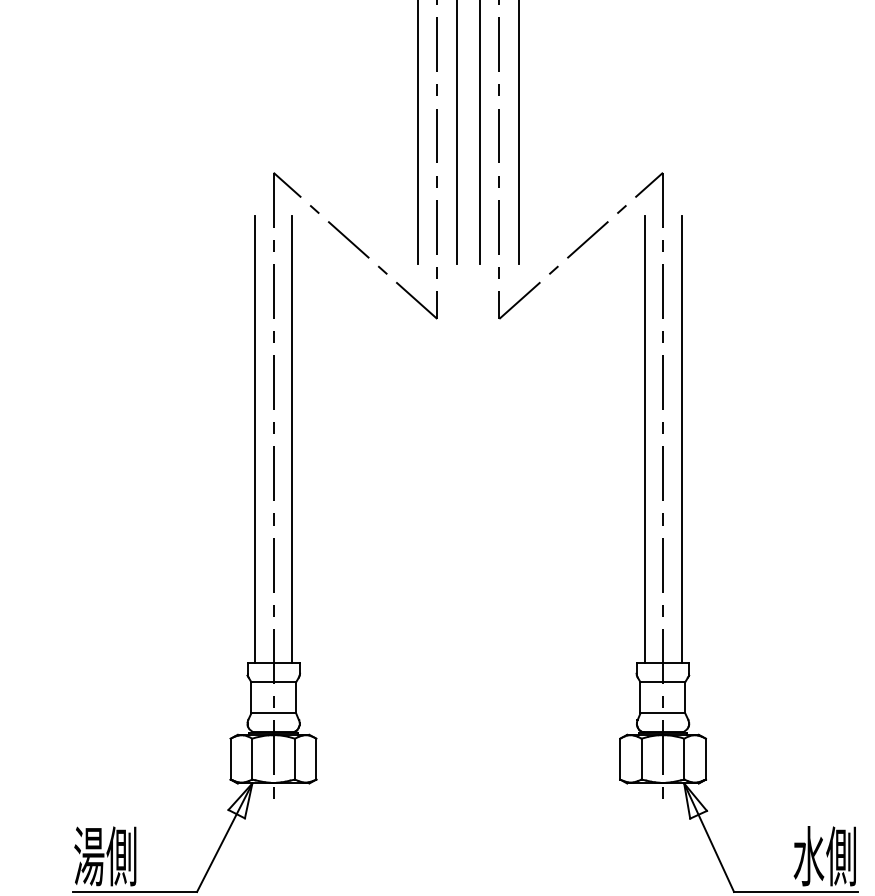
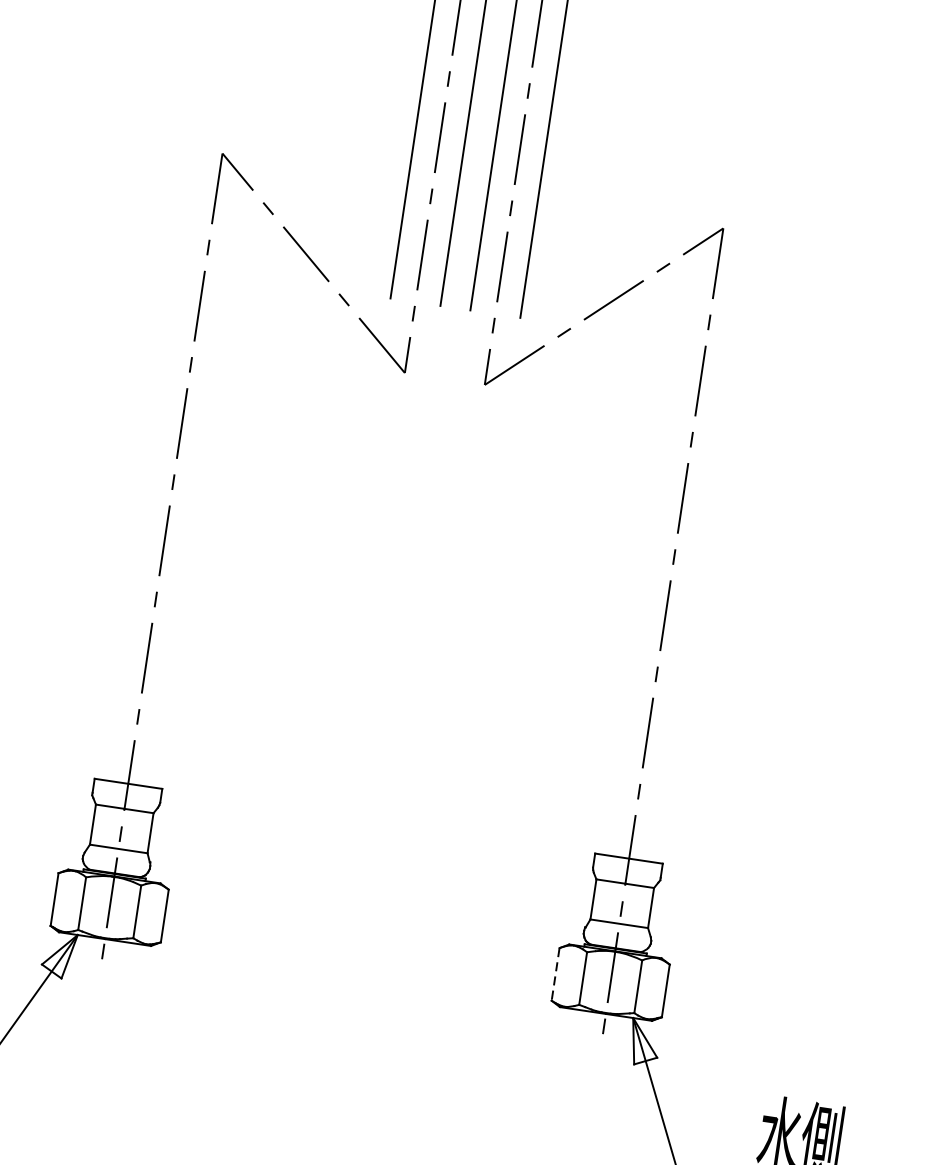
line: (255, 439) -> (147, 493), removed
line: (292, 439) -> (195, 500), removed
line: (644, 439) -> (648, 567), removed
line: (681, 439) -> (695, 575), removed
line: (620, 759) -> (555, 974), solid -> dashed

